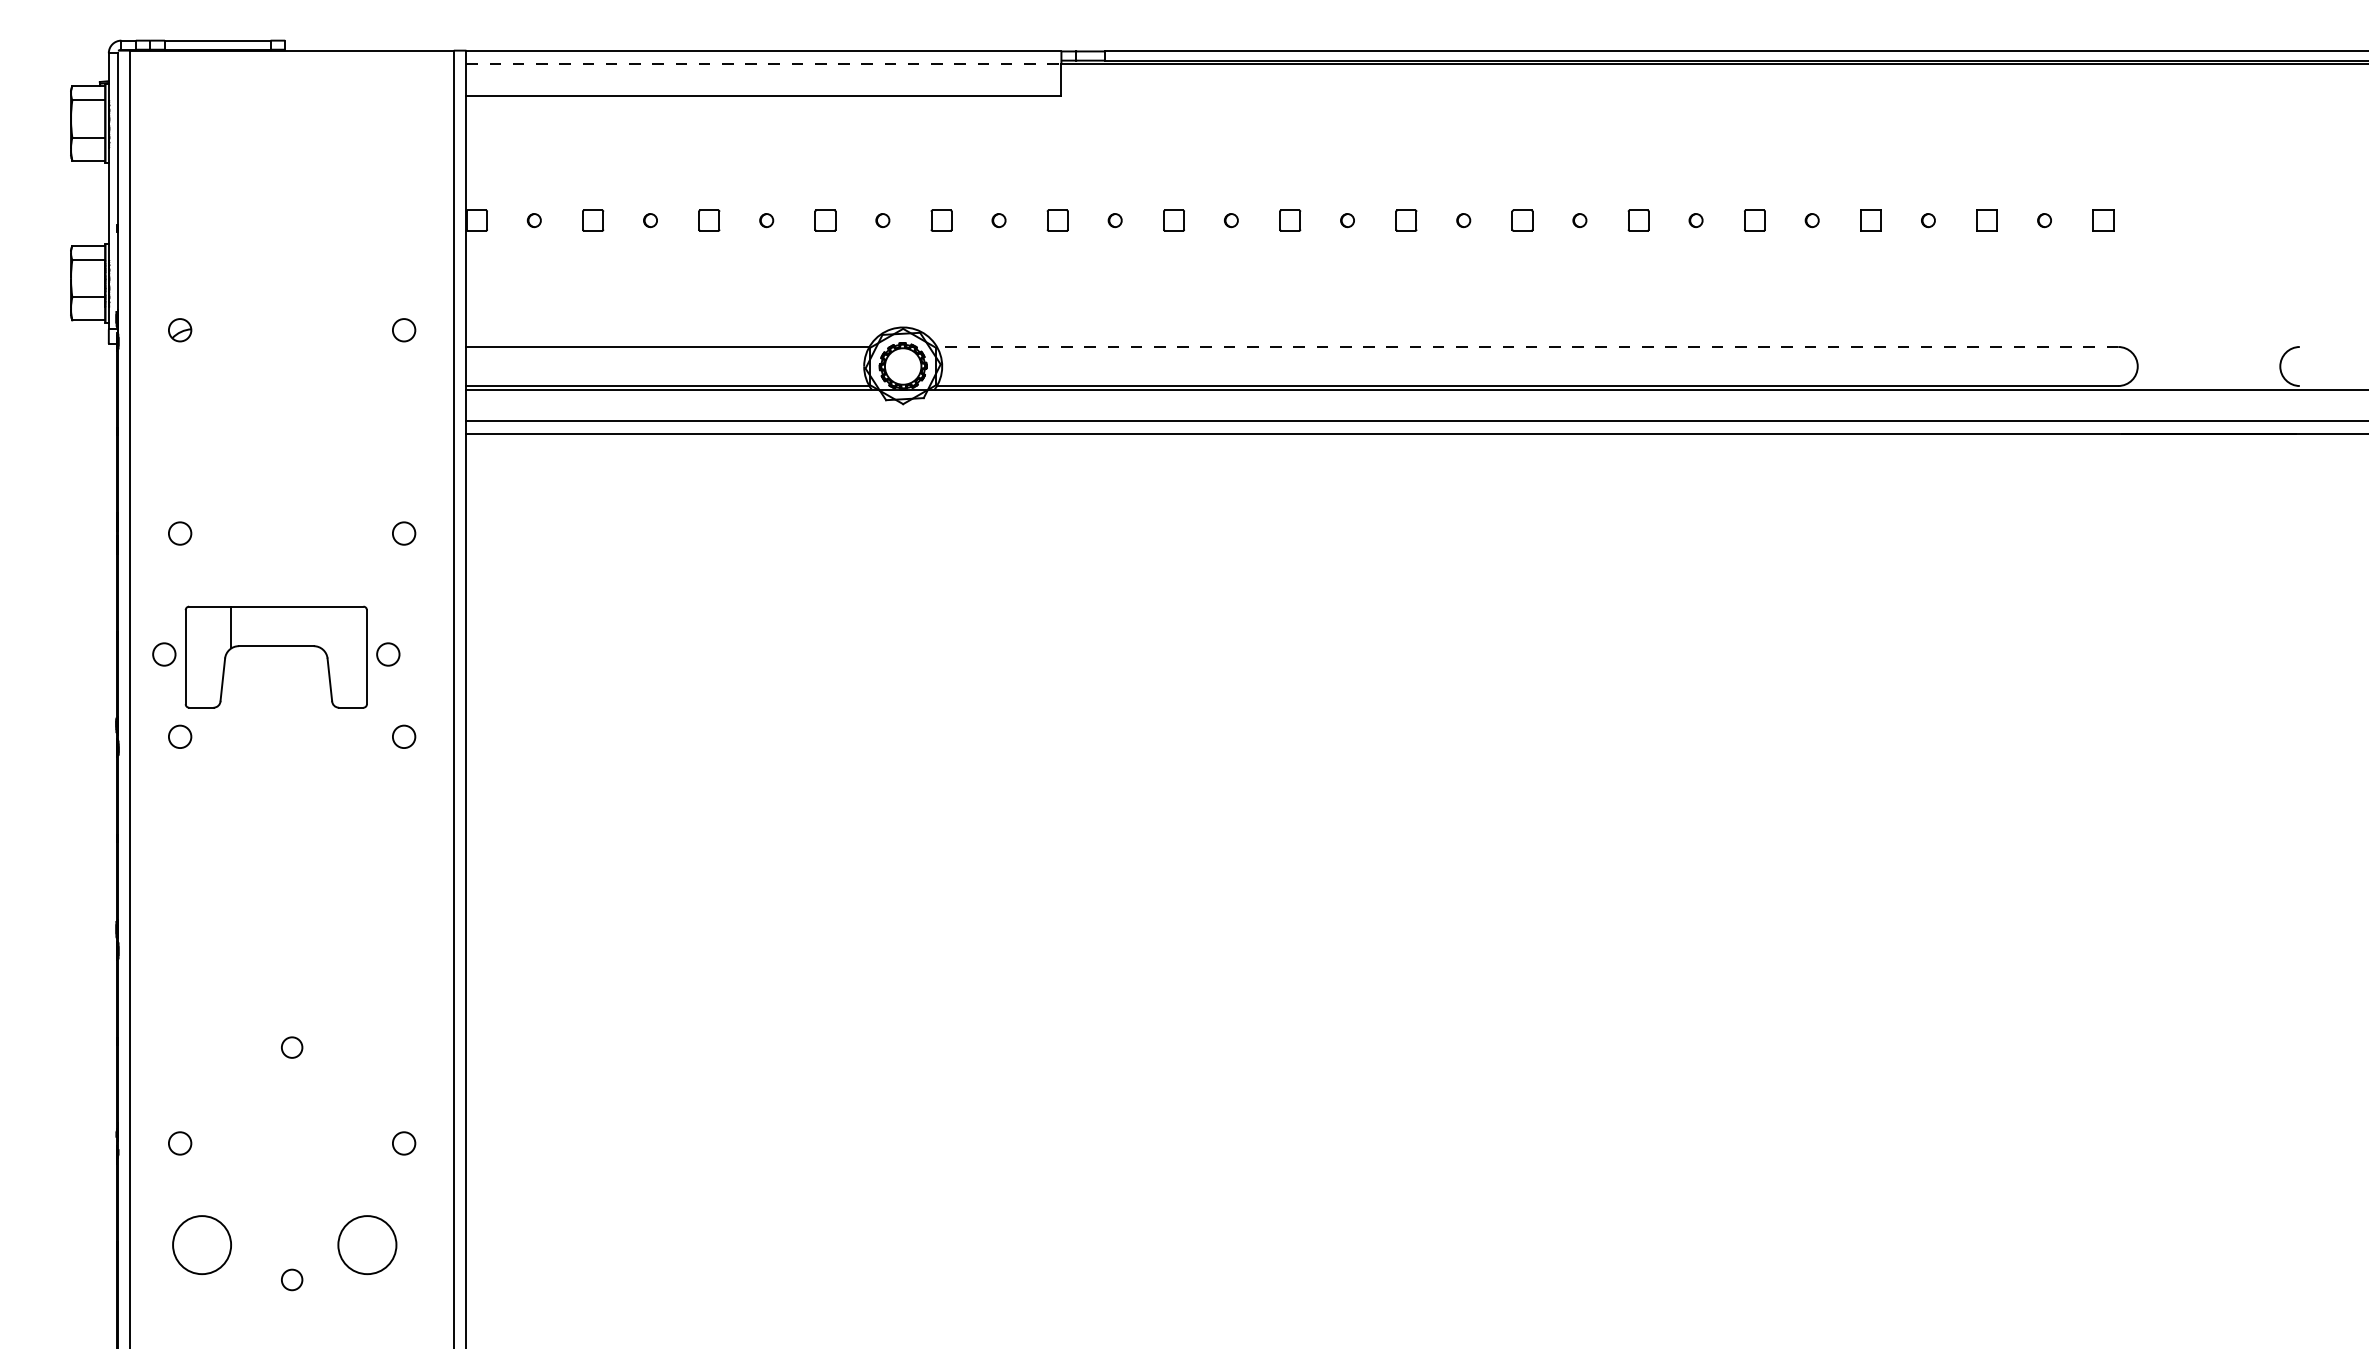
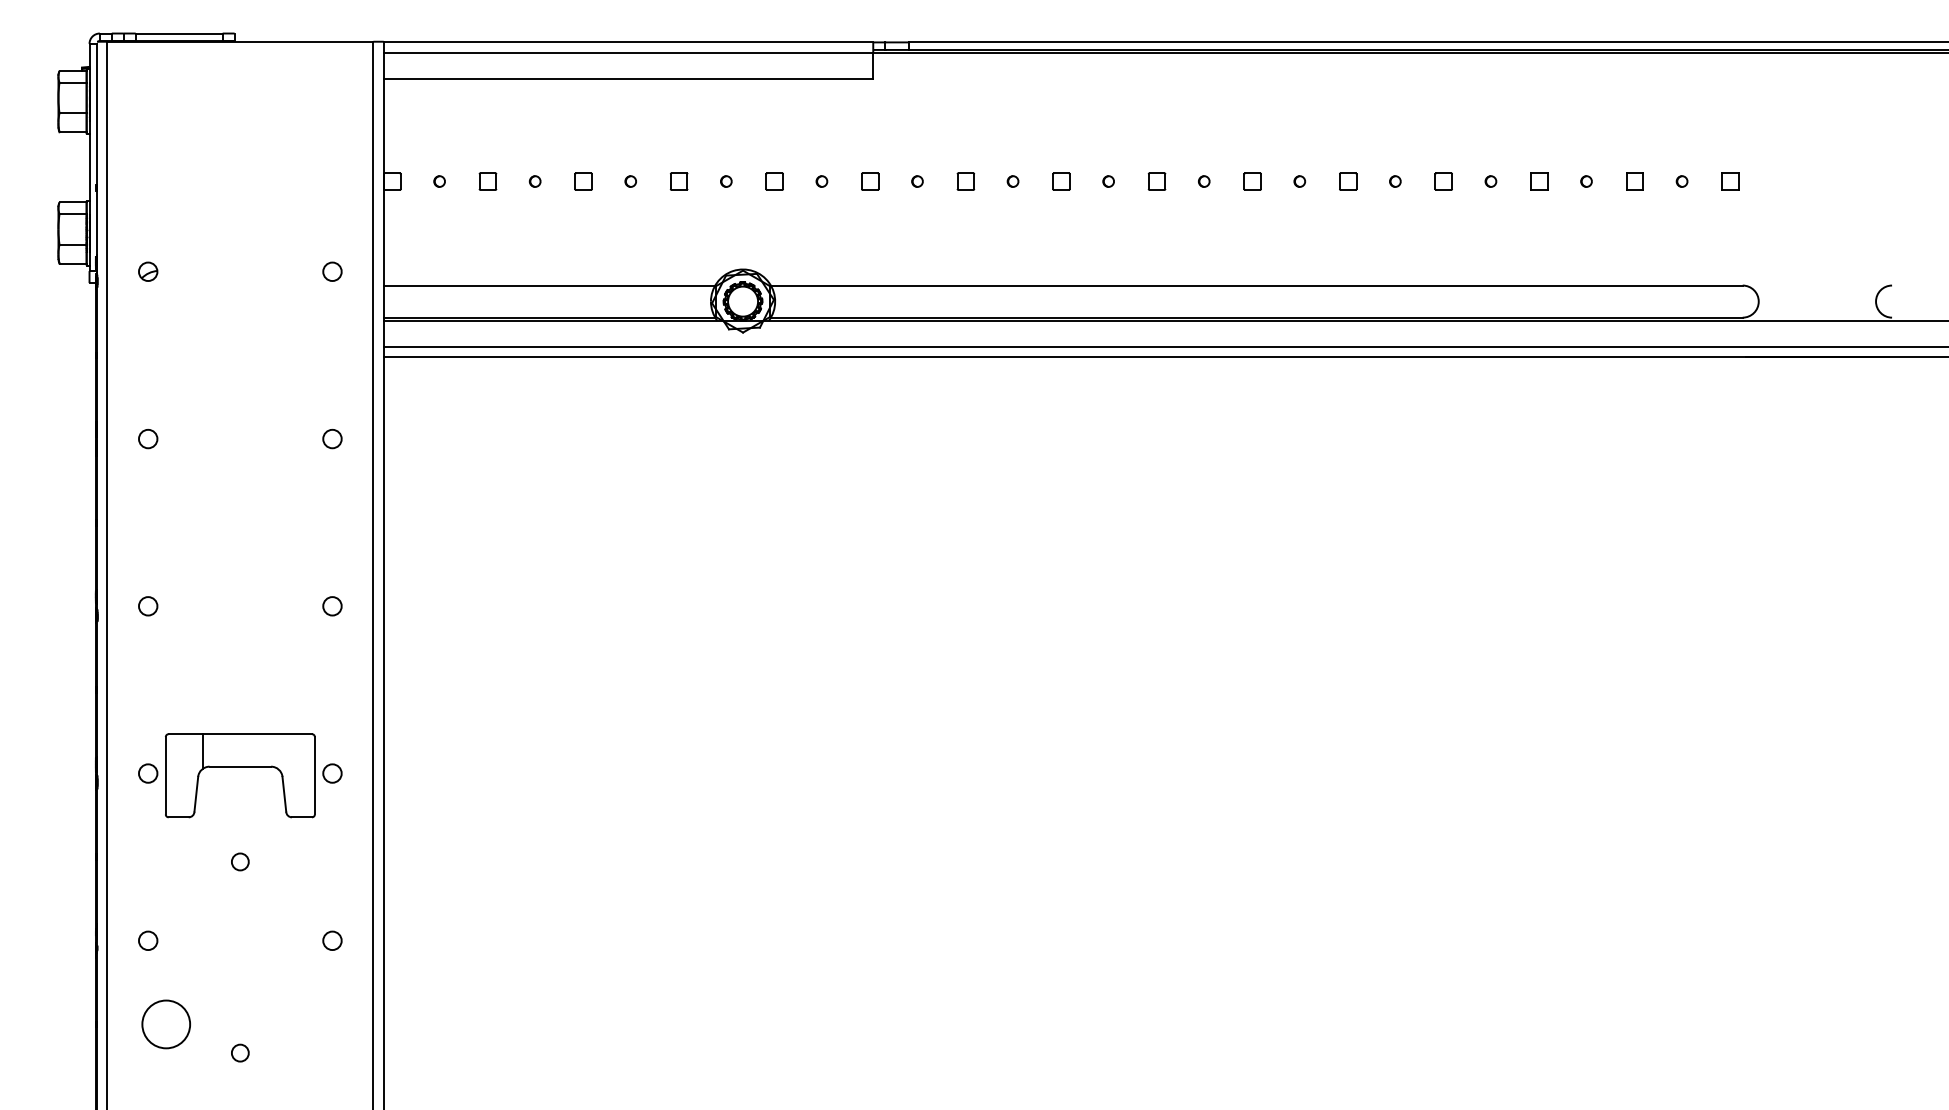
line: (763, 63) -> (628, 52), dashed -> solid
line: (1527, 346) -> (1256, 285), dashed -> solid
part: (276, 647) -> (240, 767), moved
circle: (366, 1245) -> (301, 1024), removed

